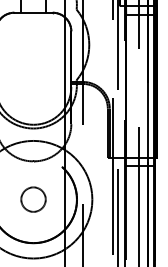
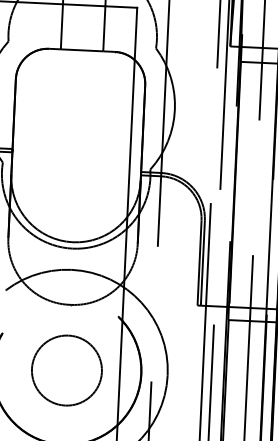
circle: (33, 199) -> (66, 370), size x1.67

